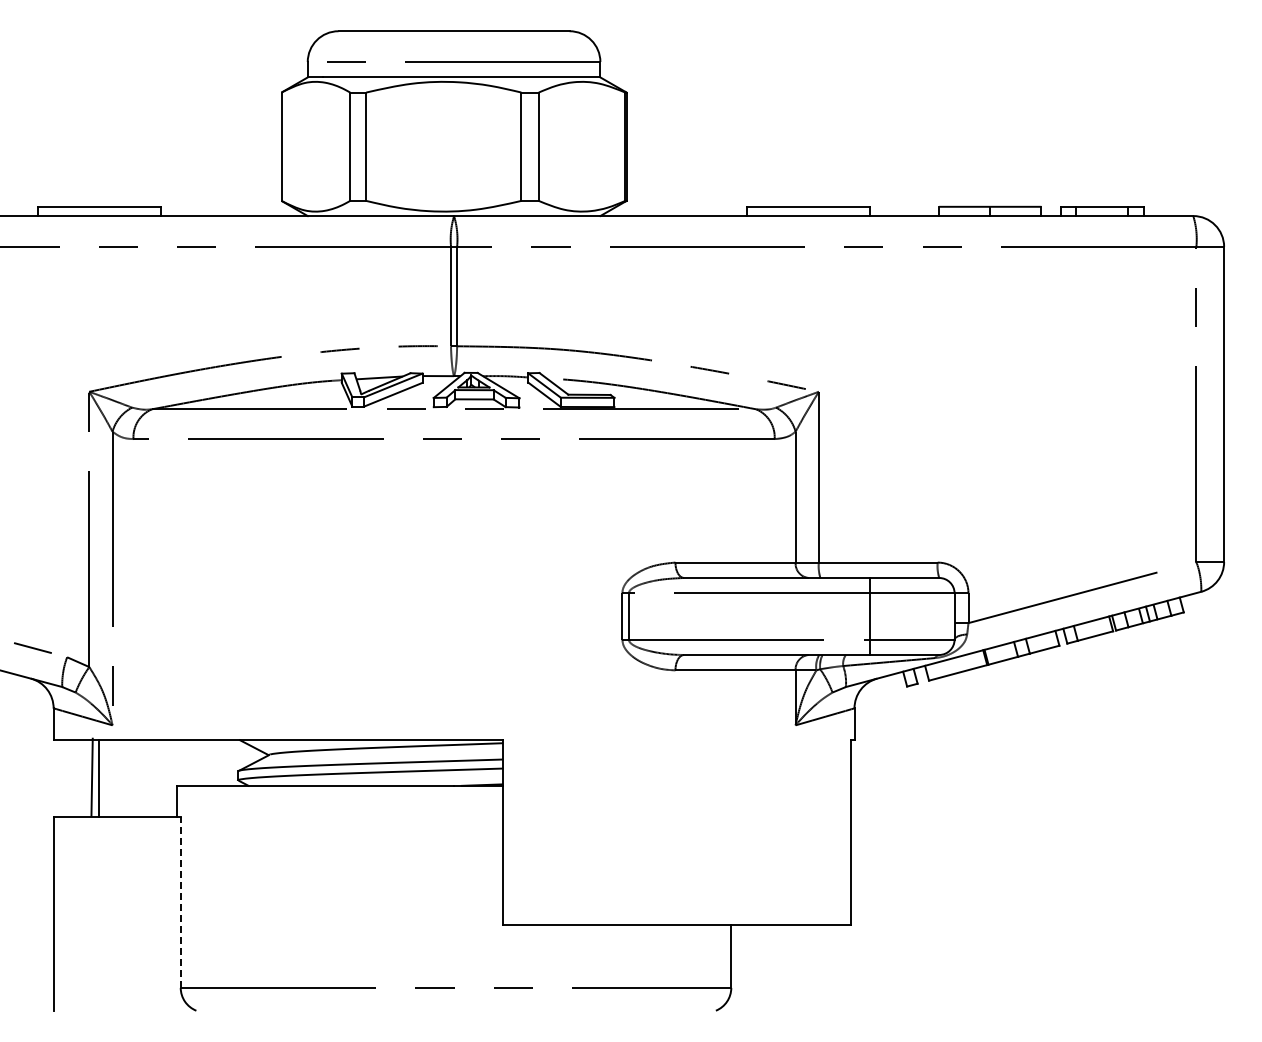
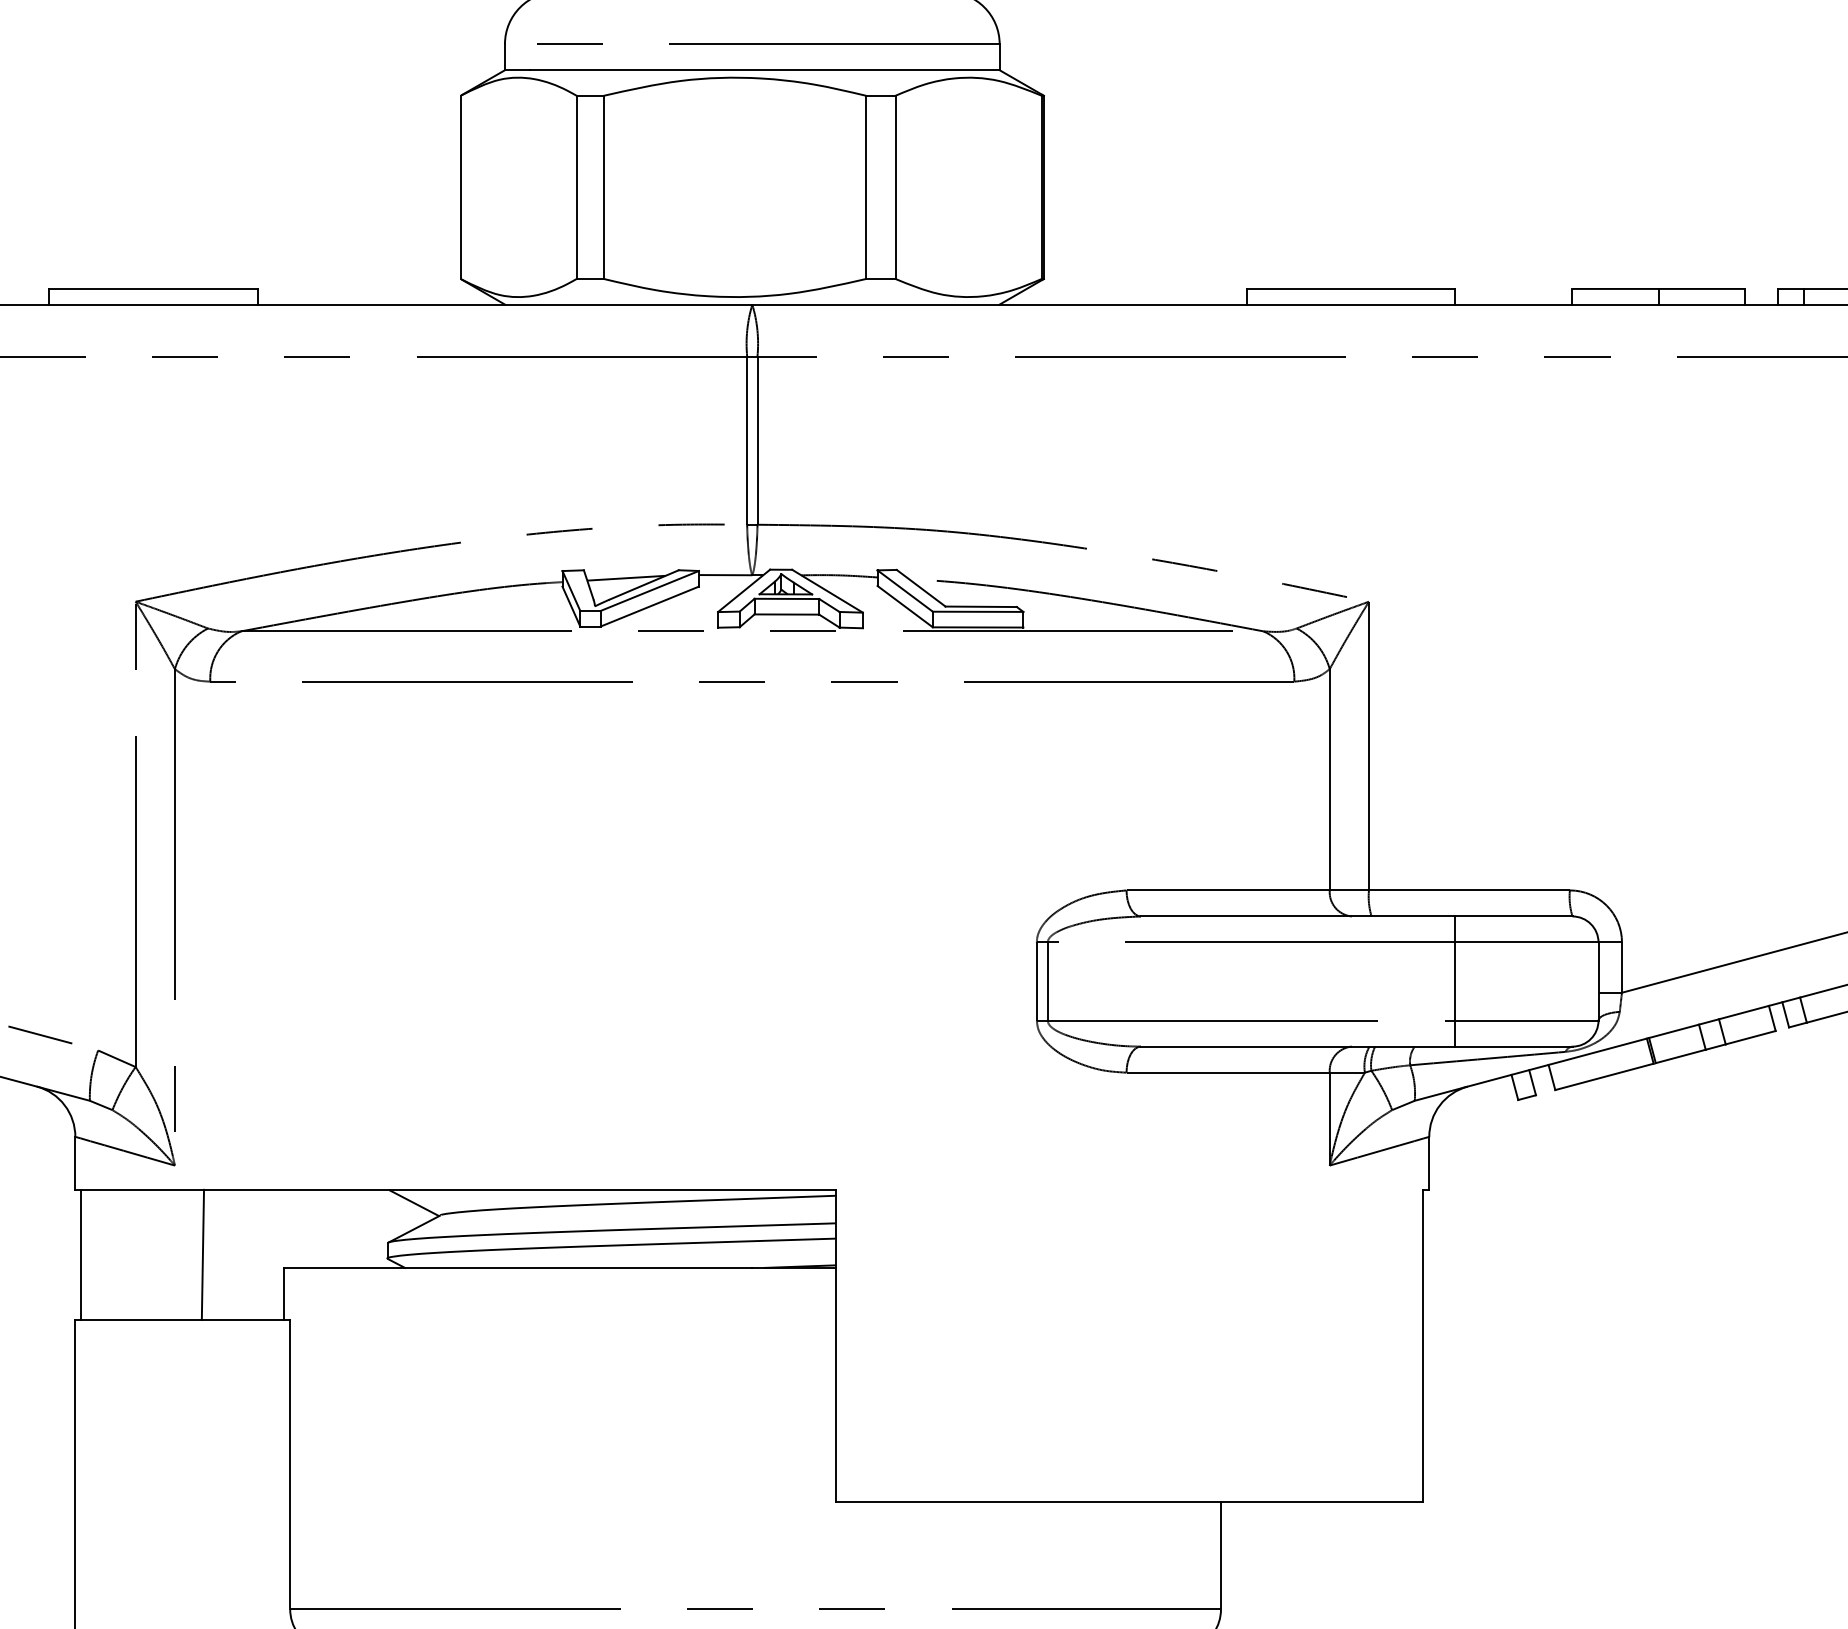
line: (91, 776) -> (201, 1253), moved
line: (98, 777) -> (80, 1253), moved
line: (180, 902) -> (289, 1465), dashed -> solid

